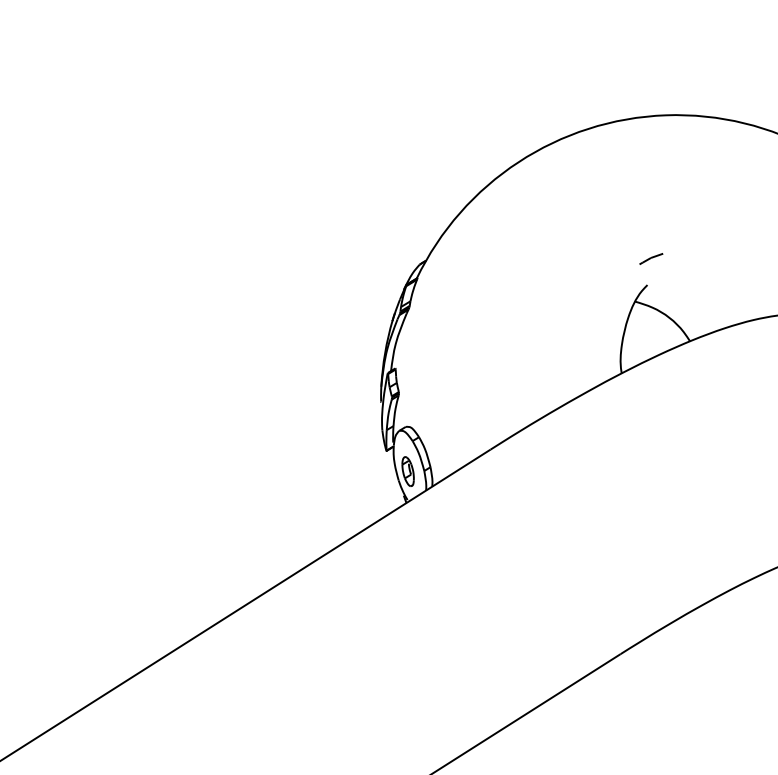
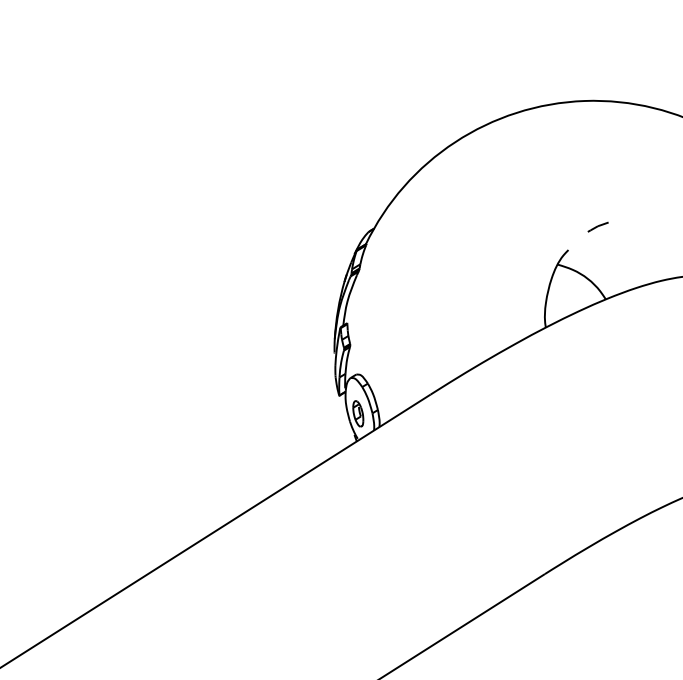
line: (651, 258) -> (598, 226), moved

